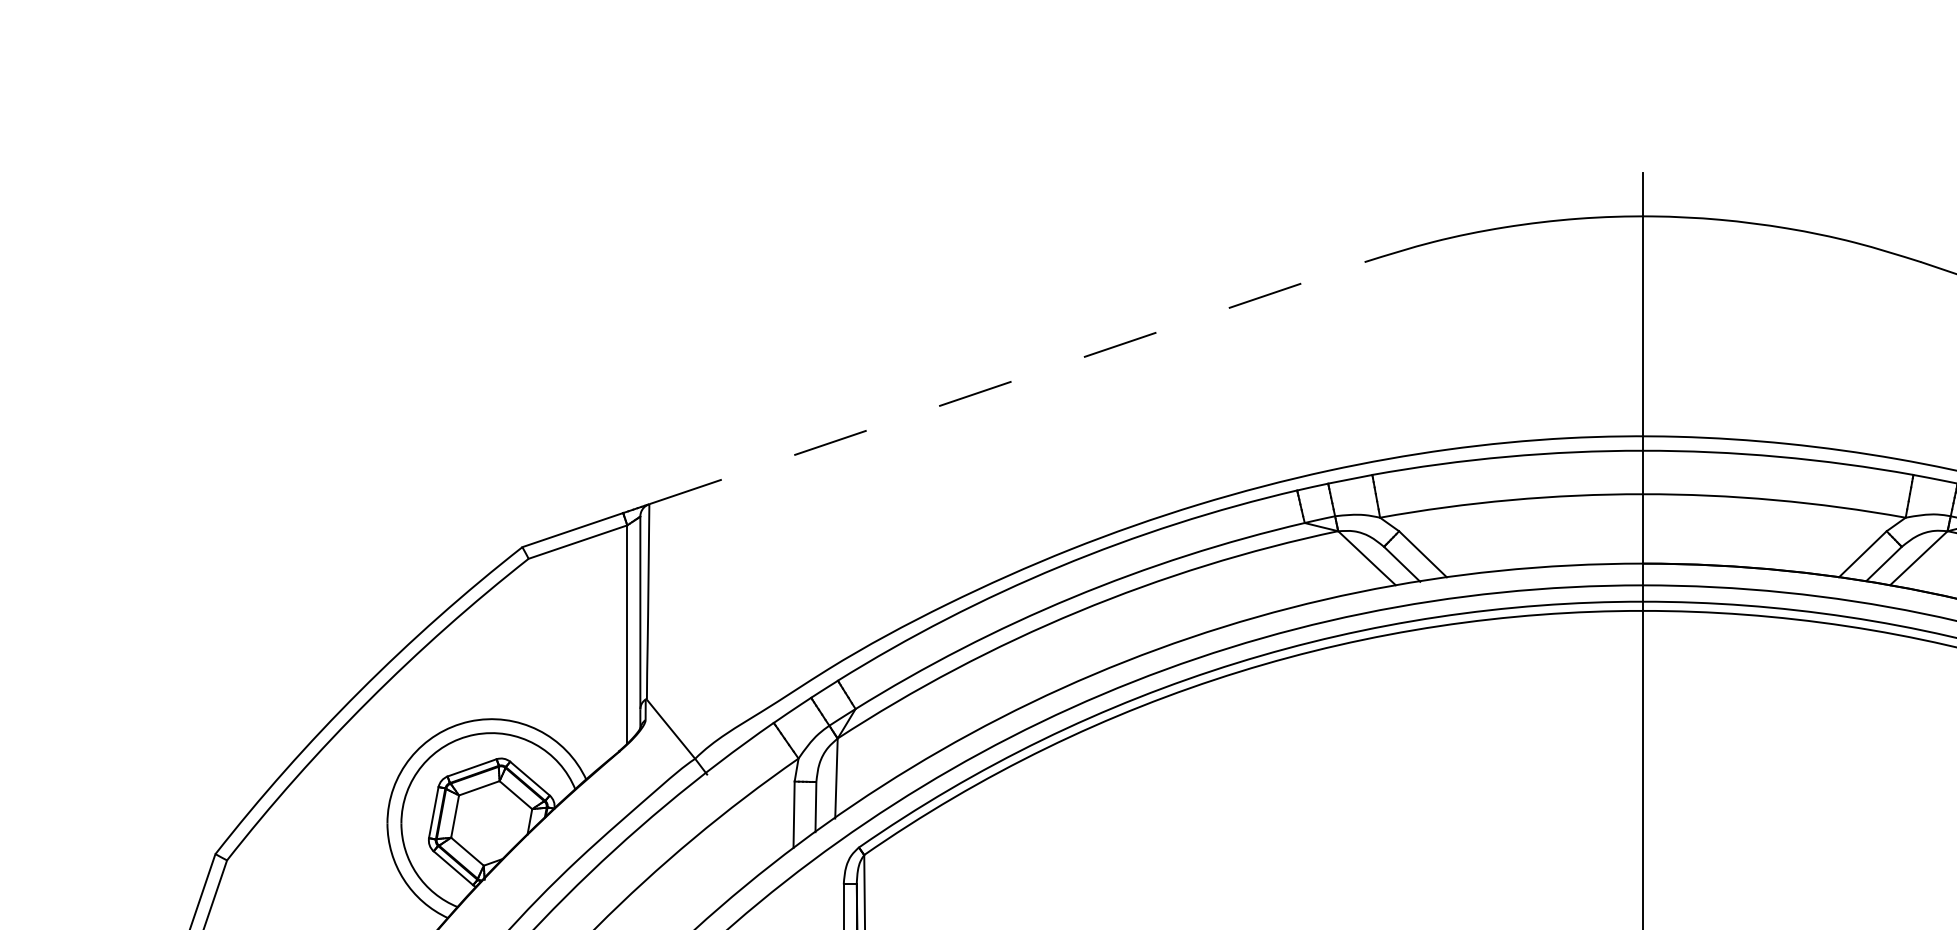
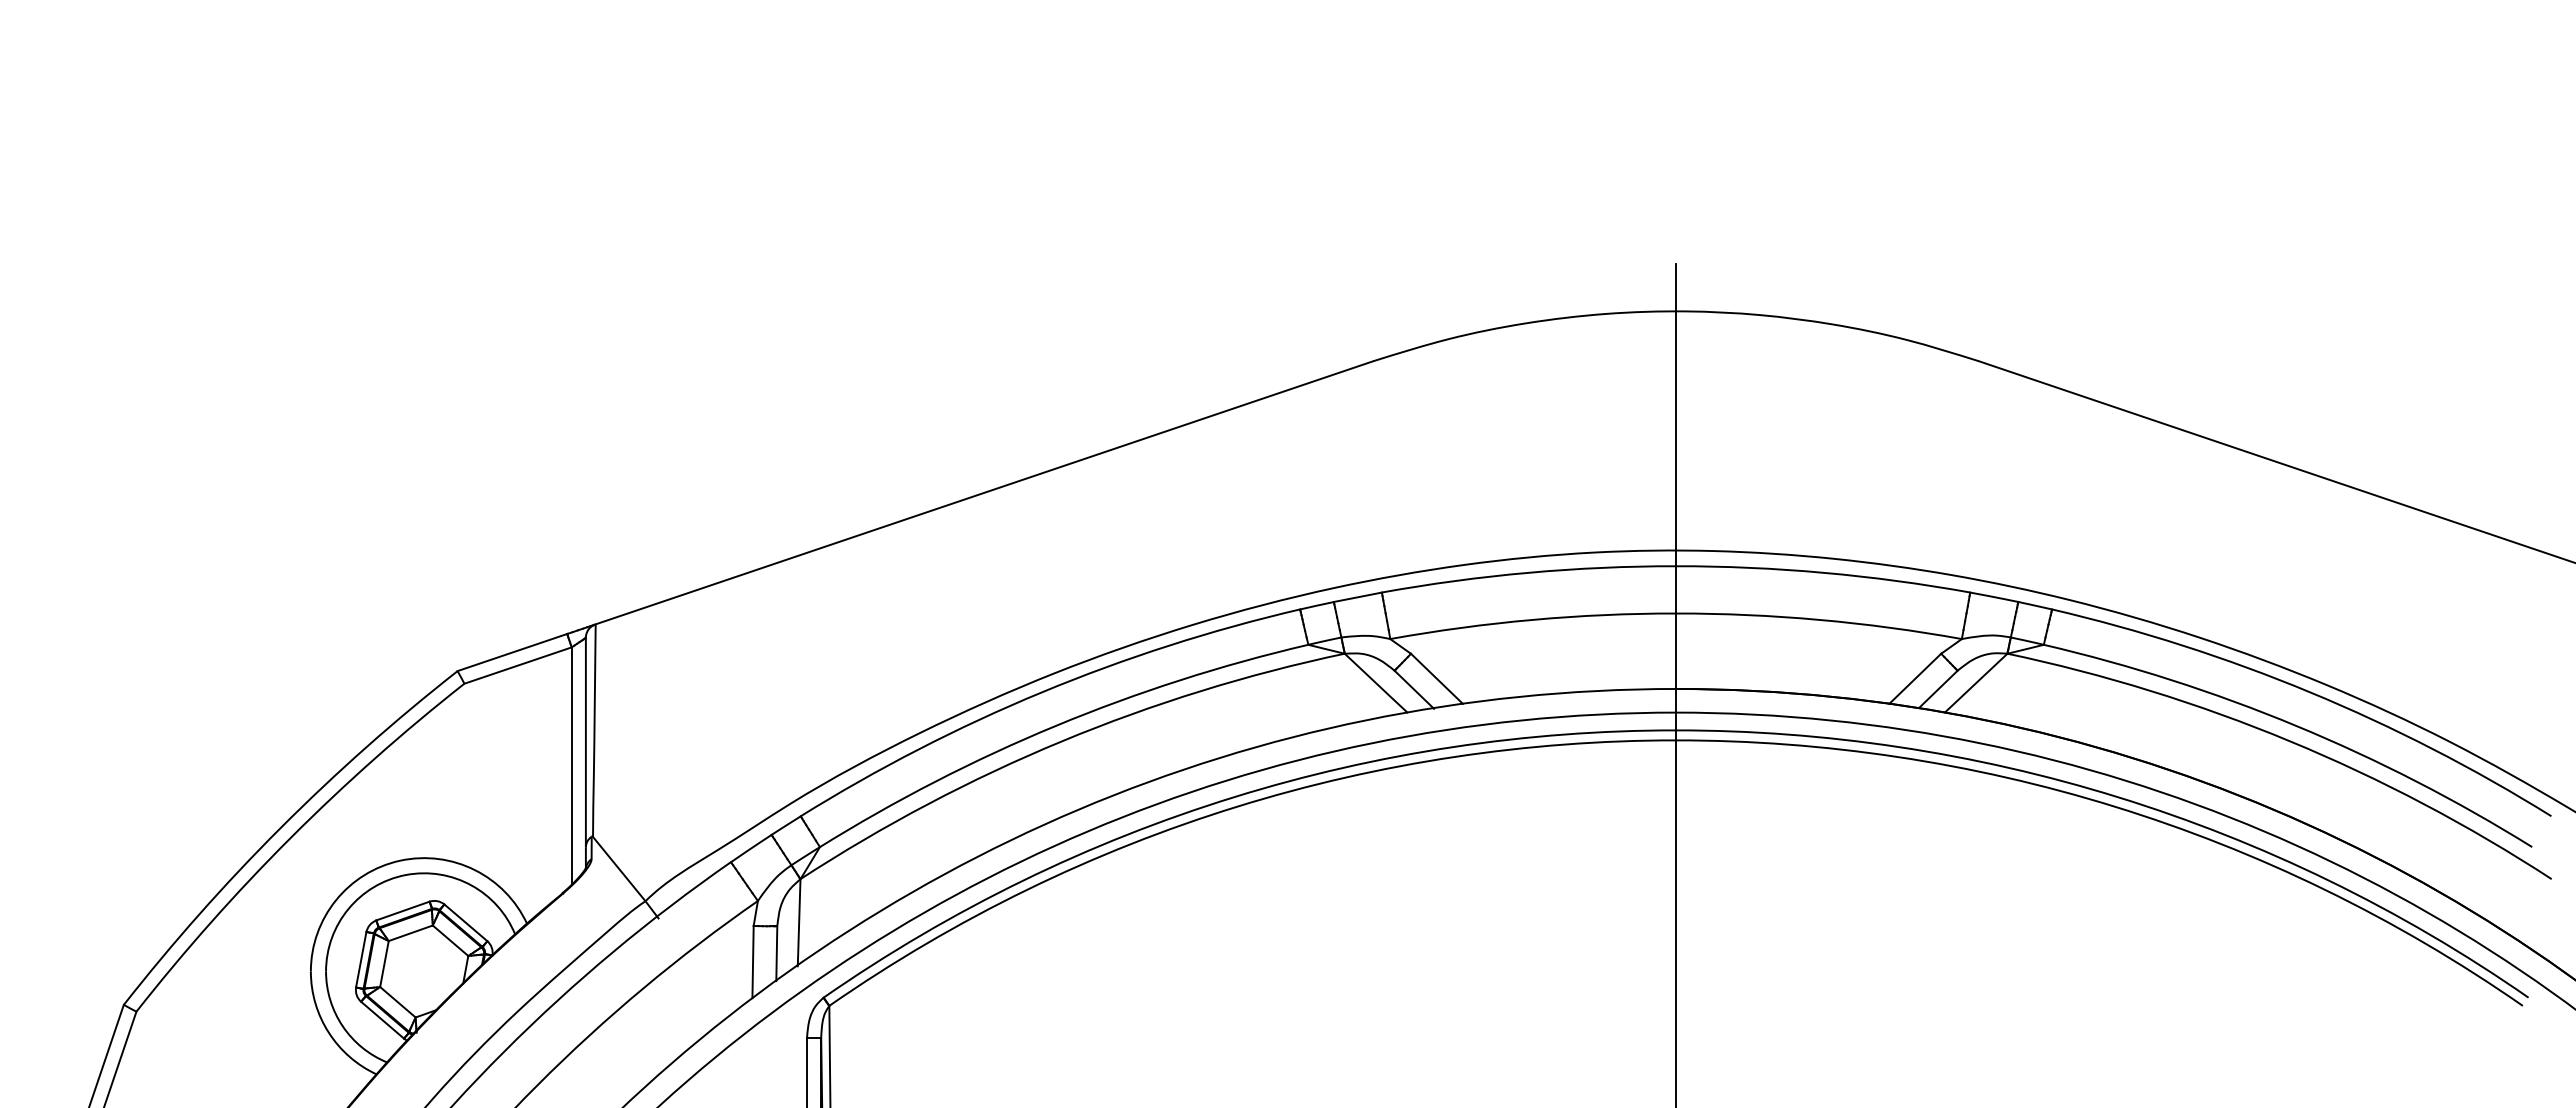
line: (1006, 382) -> (984, 492), dashed -> solid

